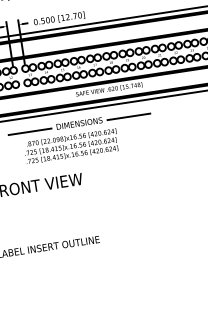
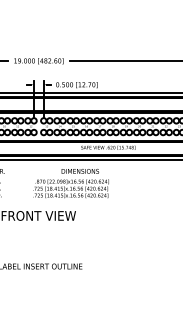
line: (128, 116) -> (120, 171), removed
line: (29, 131) -> (39, 171), removed

